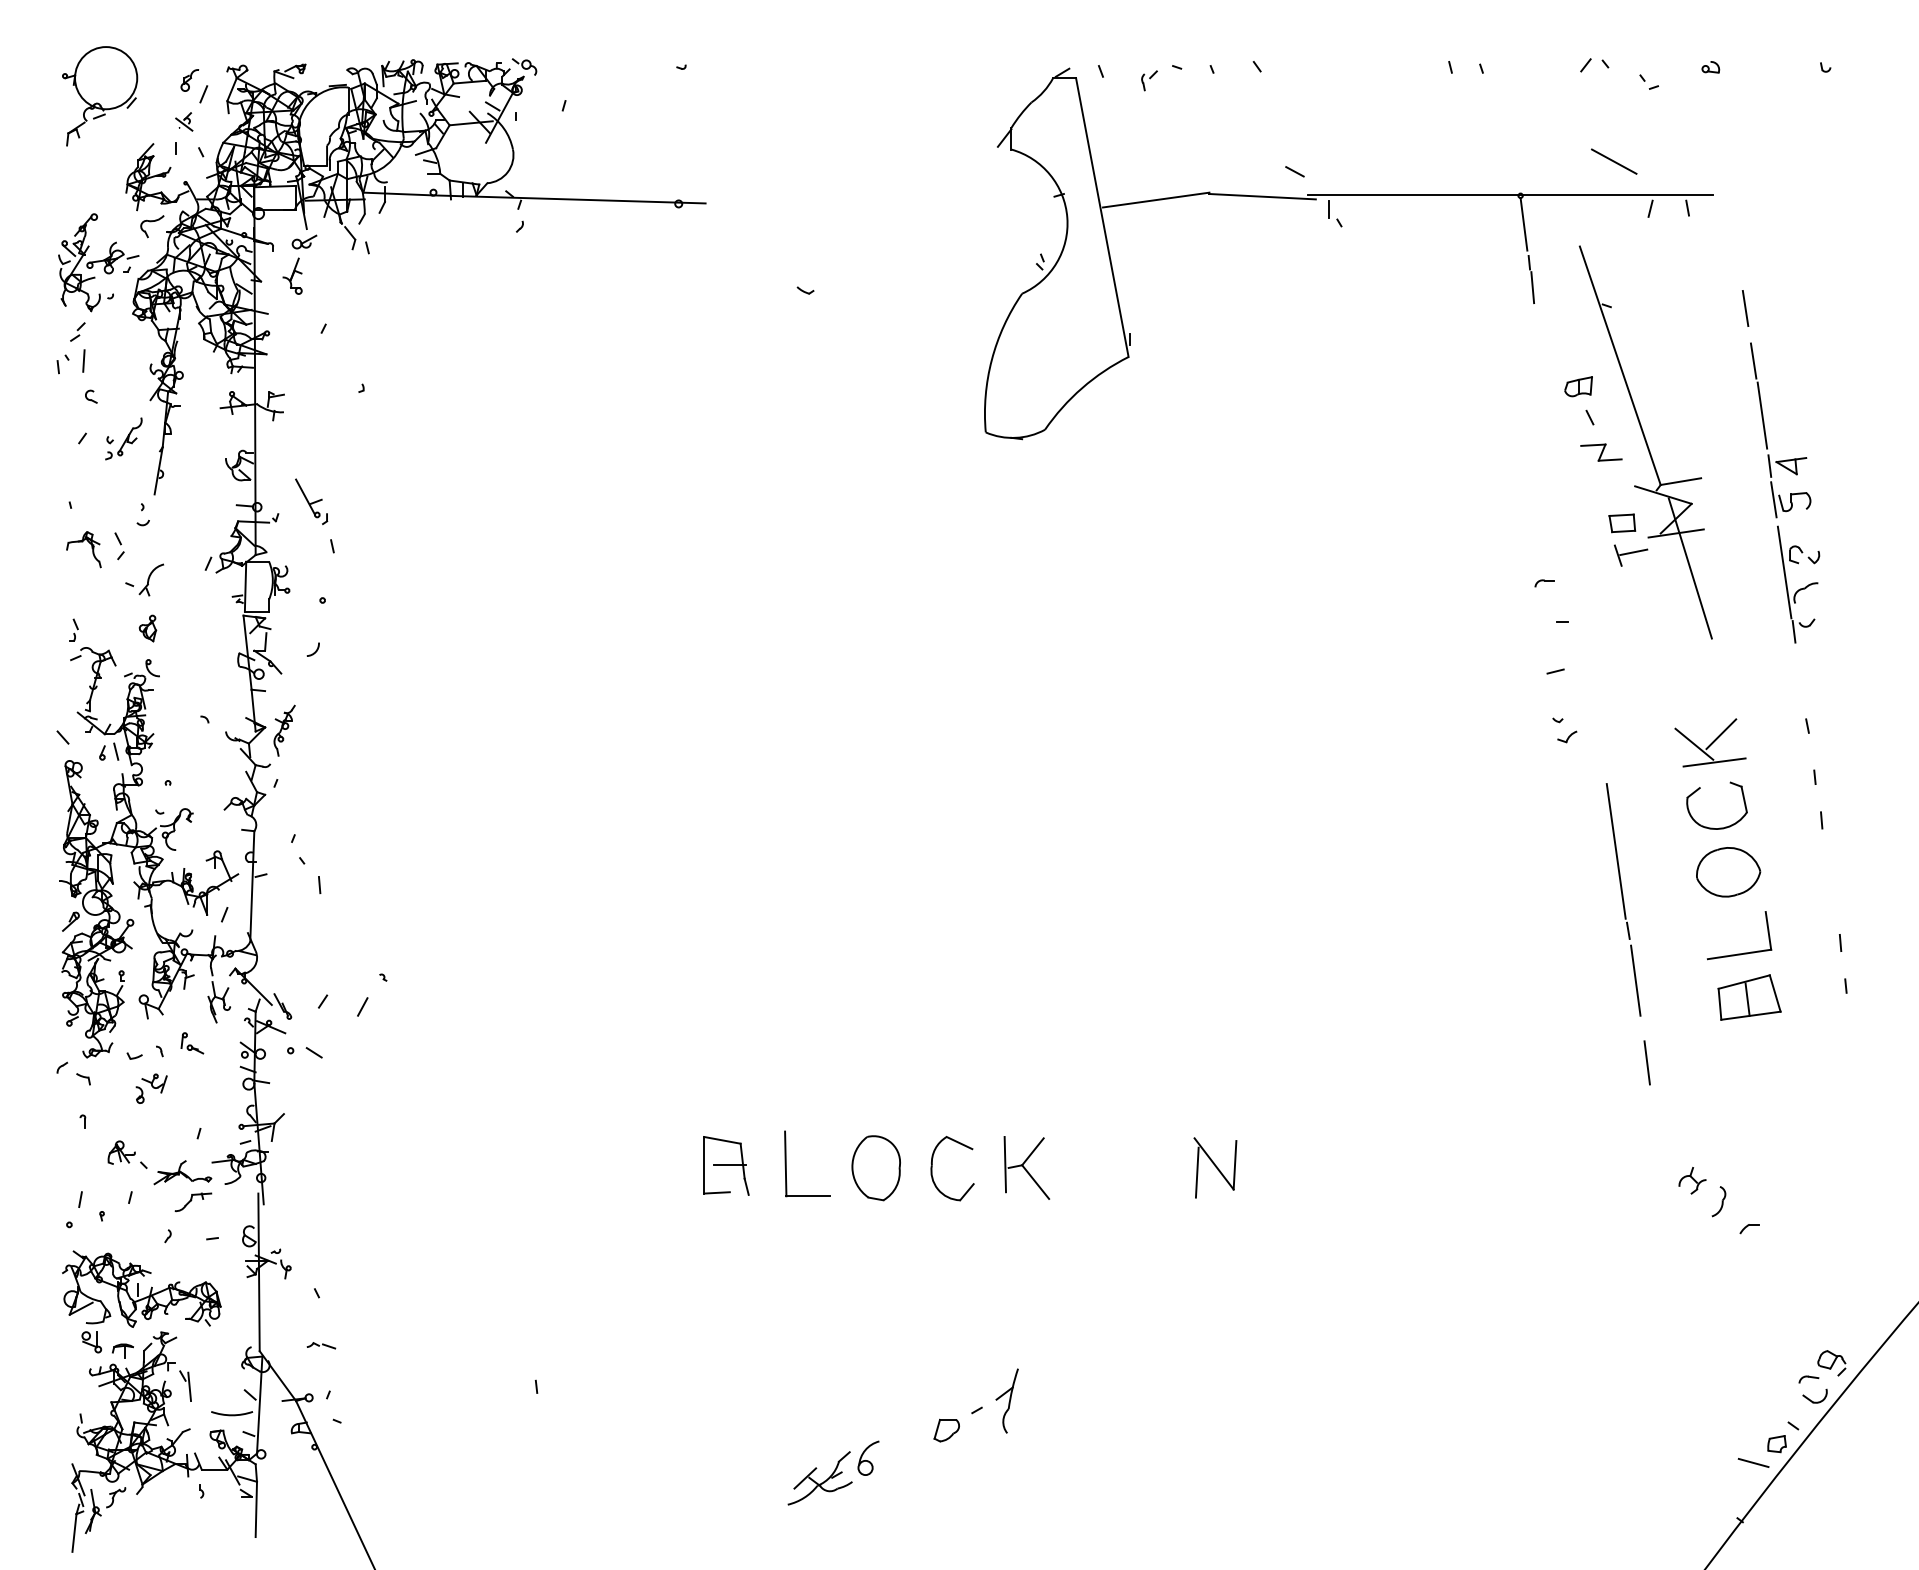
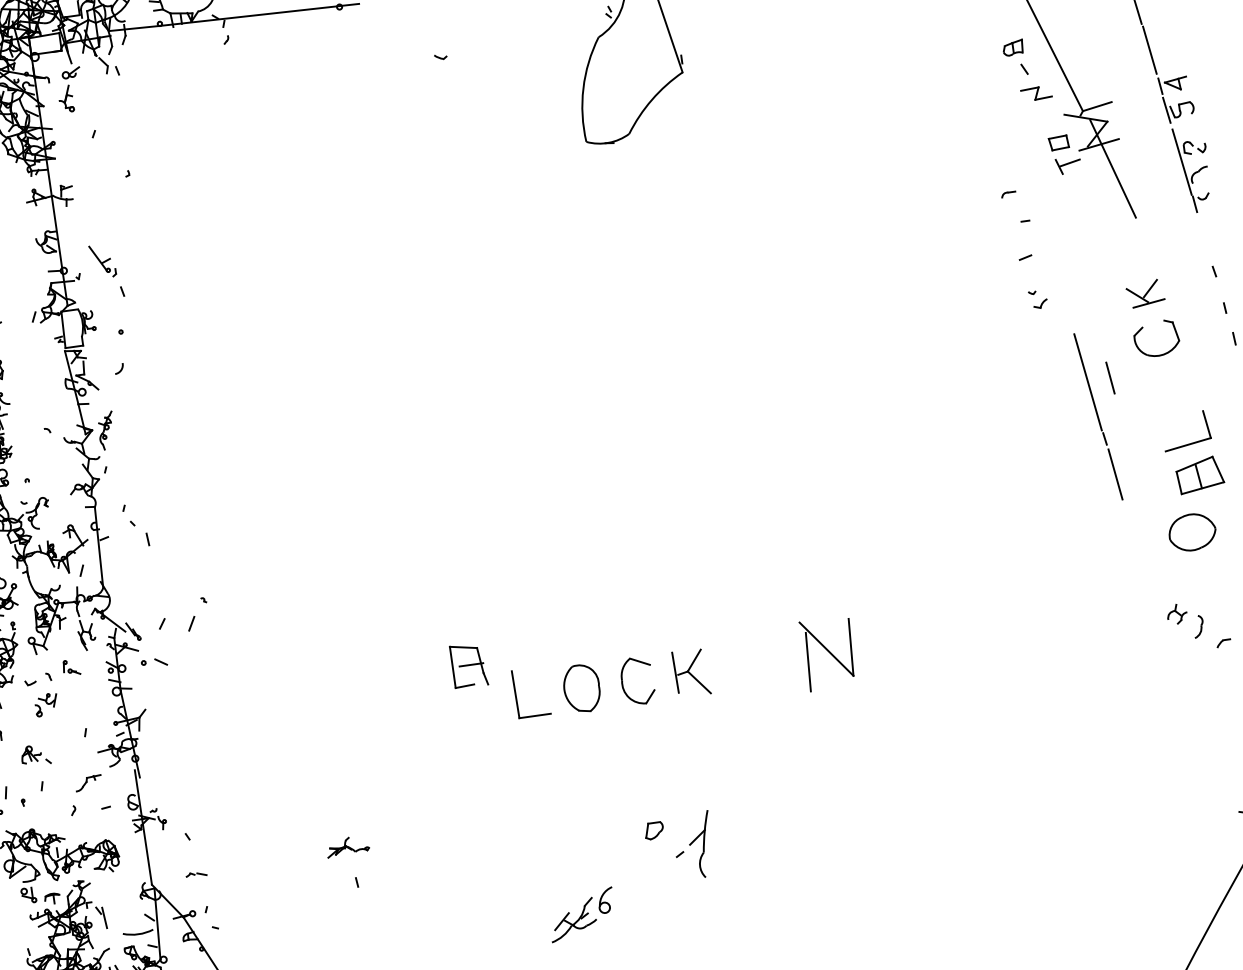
part: (1710, 742) -> (1145, 293), size x0.7
part: (1728, 872) -> (1192, 532), moved
line: (1646, 1062) -> (1109, 377), moved
part: (726, 1165) -> (469, 665), moved
part: (1215, 1167) -> (828, 653), size x1.6
part: (182, 1172) -> (347, 846), moved
part: (1006, 1400) -> (700, 844), size x1.4
part: (946, 1430) -> (654, 830), moved

